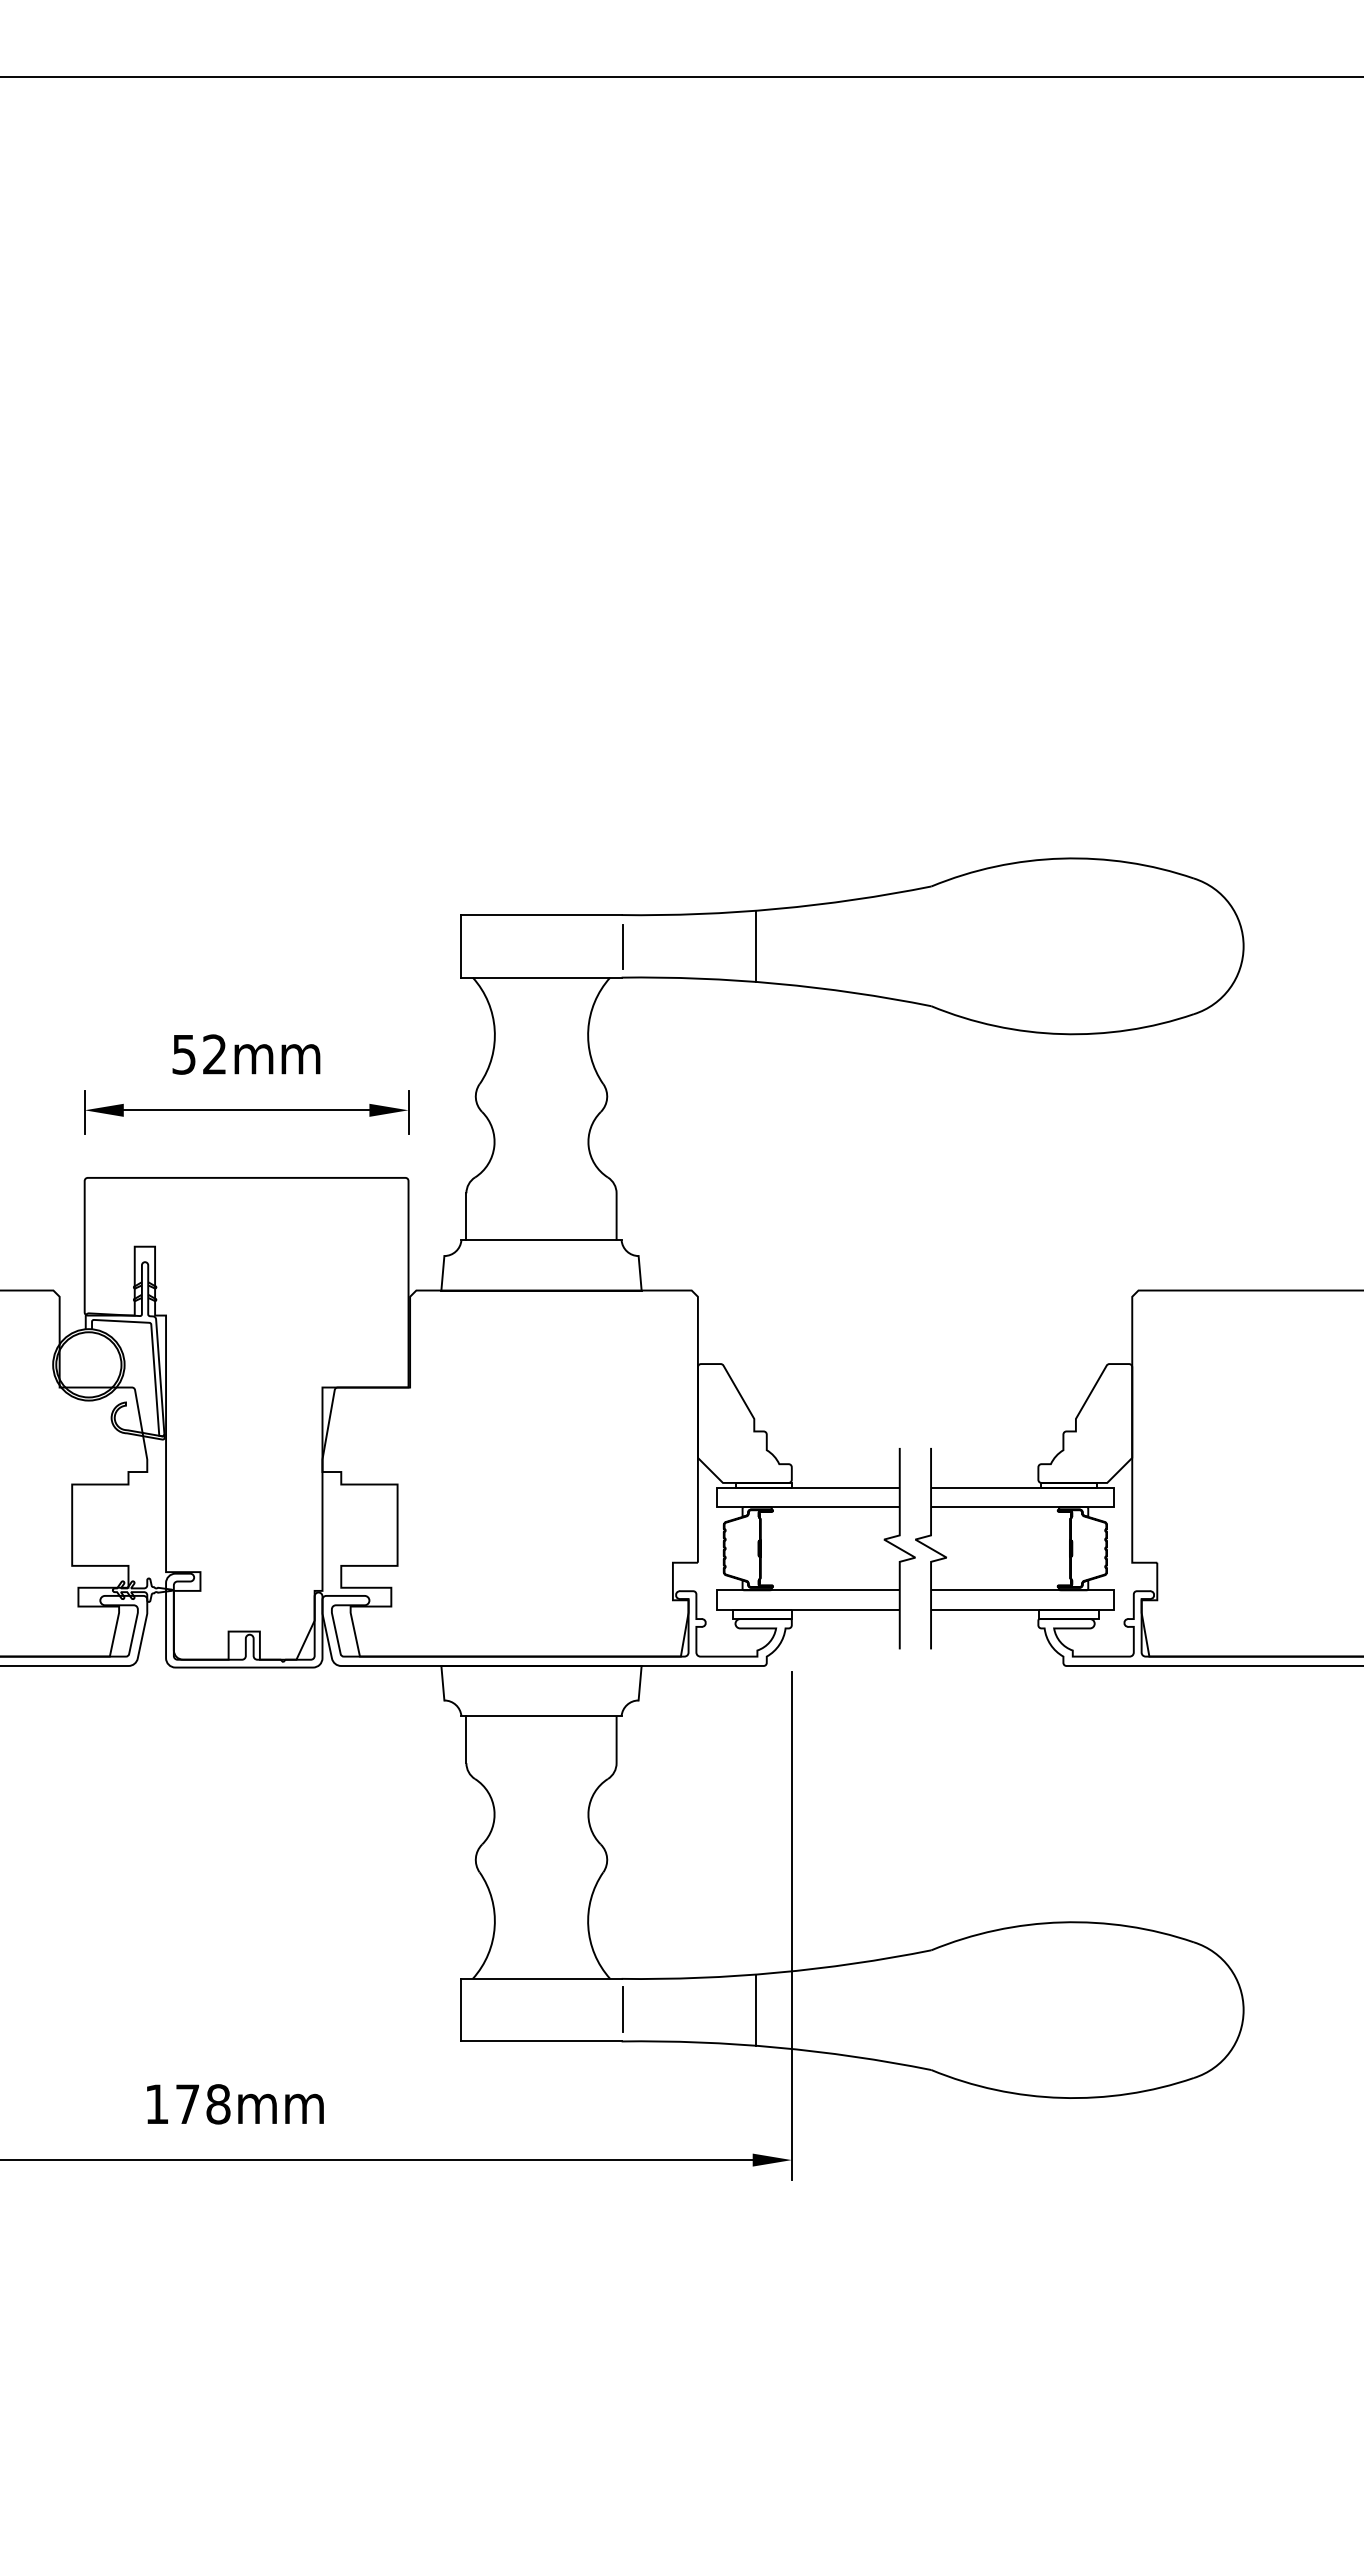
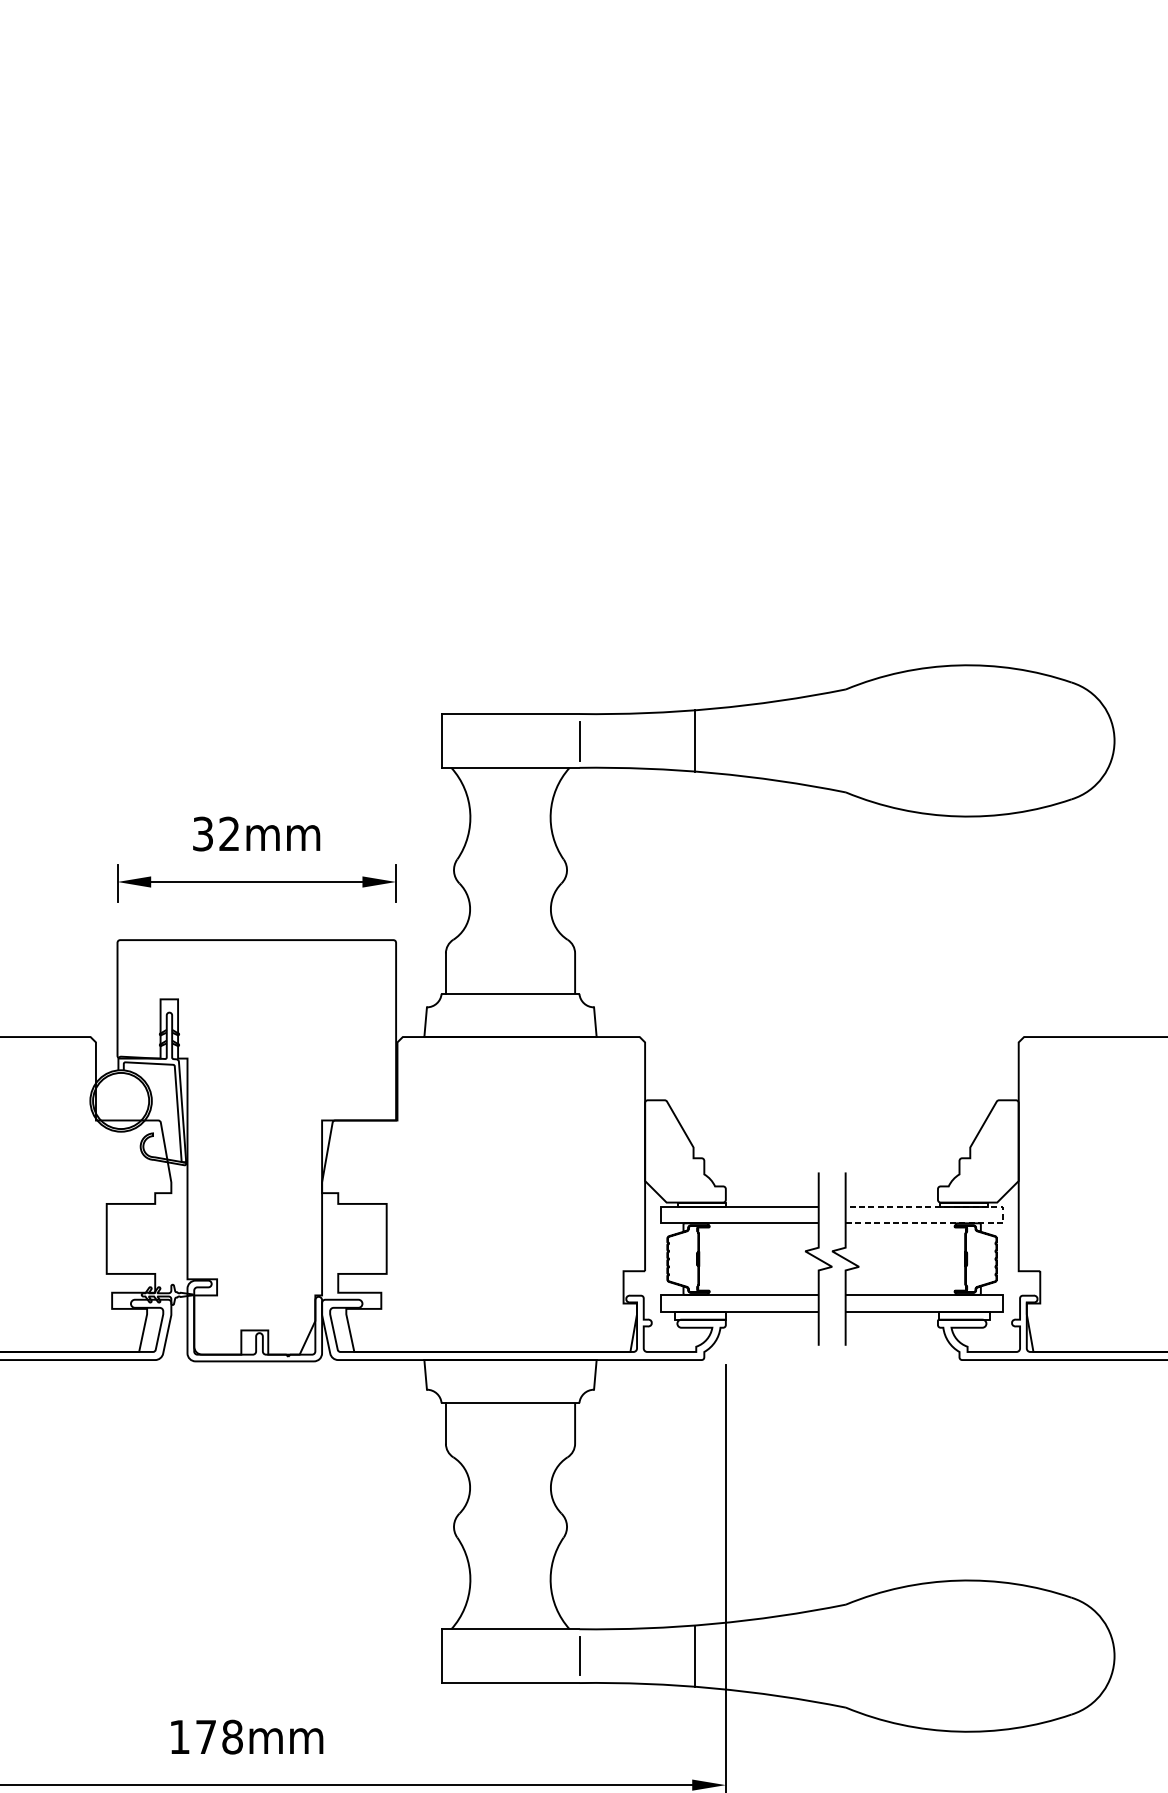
text: (184, 1054) -> (203, 833), 52mm -> 32mm
line: (1114, 1497) -> (1003, 1215), solid -> dashed

